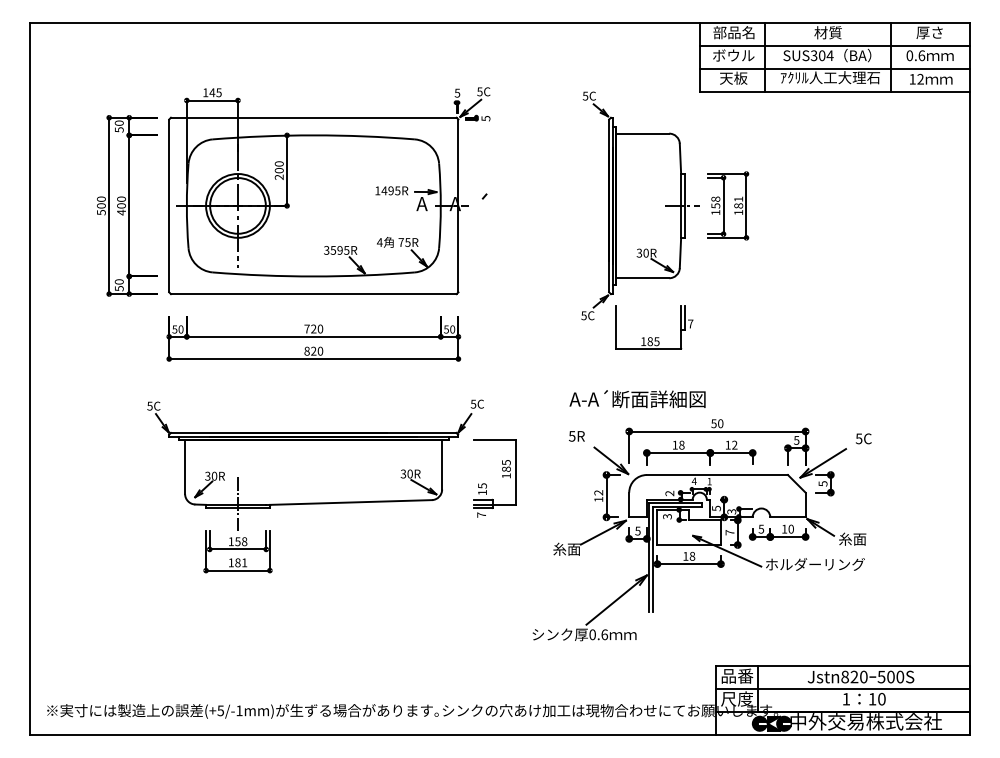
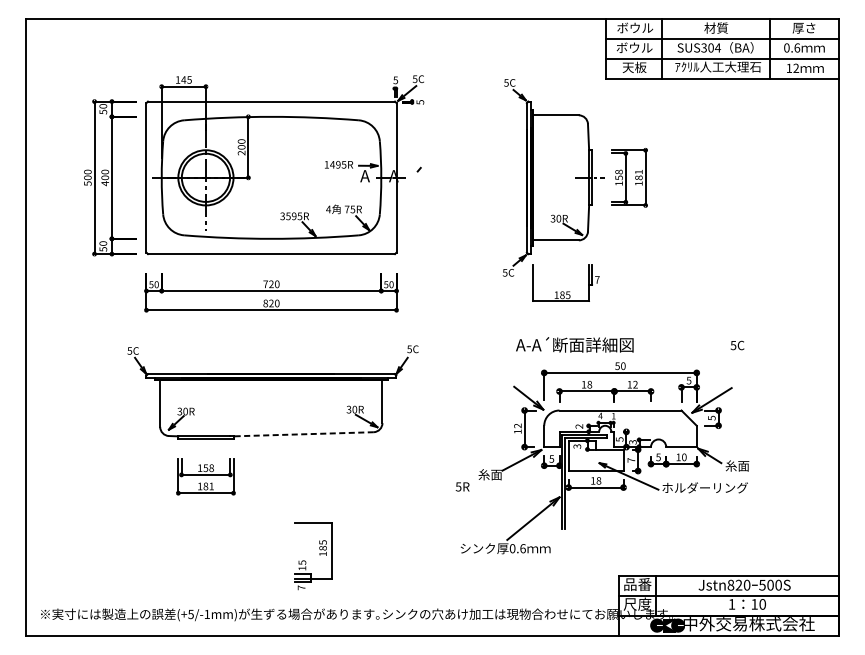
text: (734, 32) -> (635, 27), 部品名 -> ボウル
text: (637, 399) -> (574, 345), moved
text: (576, 436) -> (462, 487), moved
text: (863, 438) -> (737, 345), moved
part: (502, 477) -> (319, 555), moved
line: (350, 502) -> (303, 434), solid -> dashed
line: (237, 504) -> (205, 436), removed

